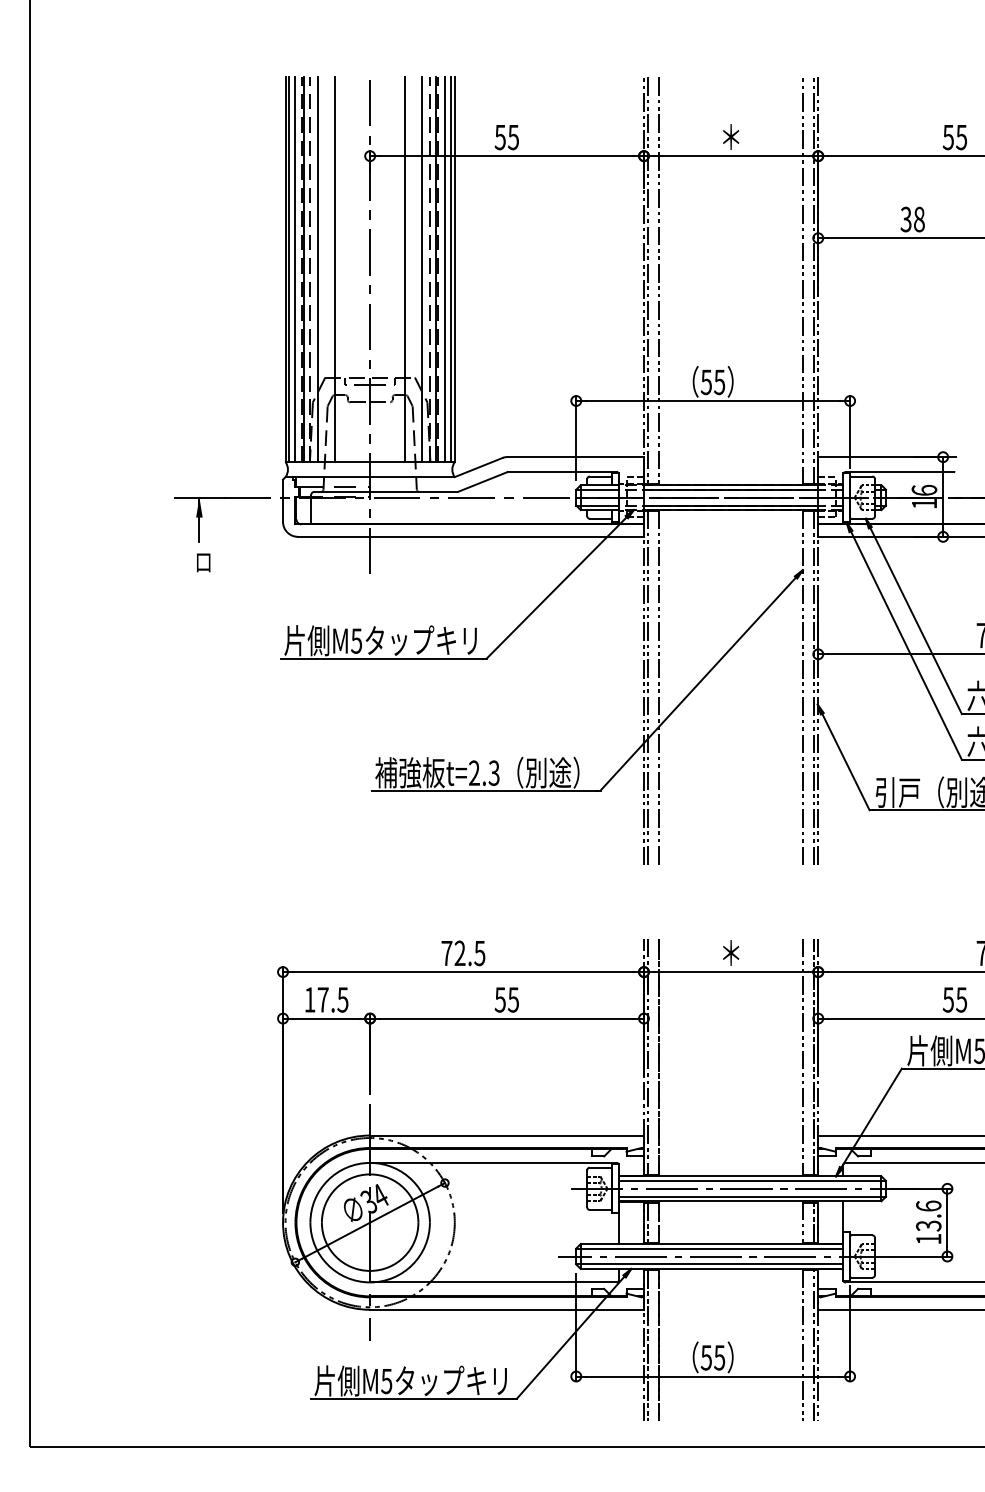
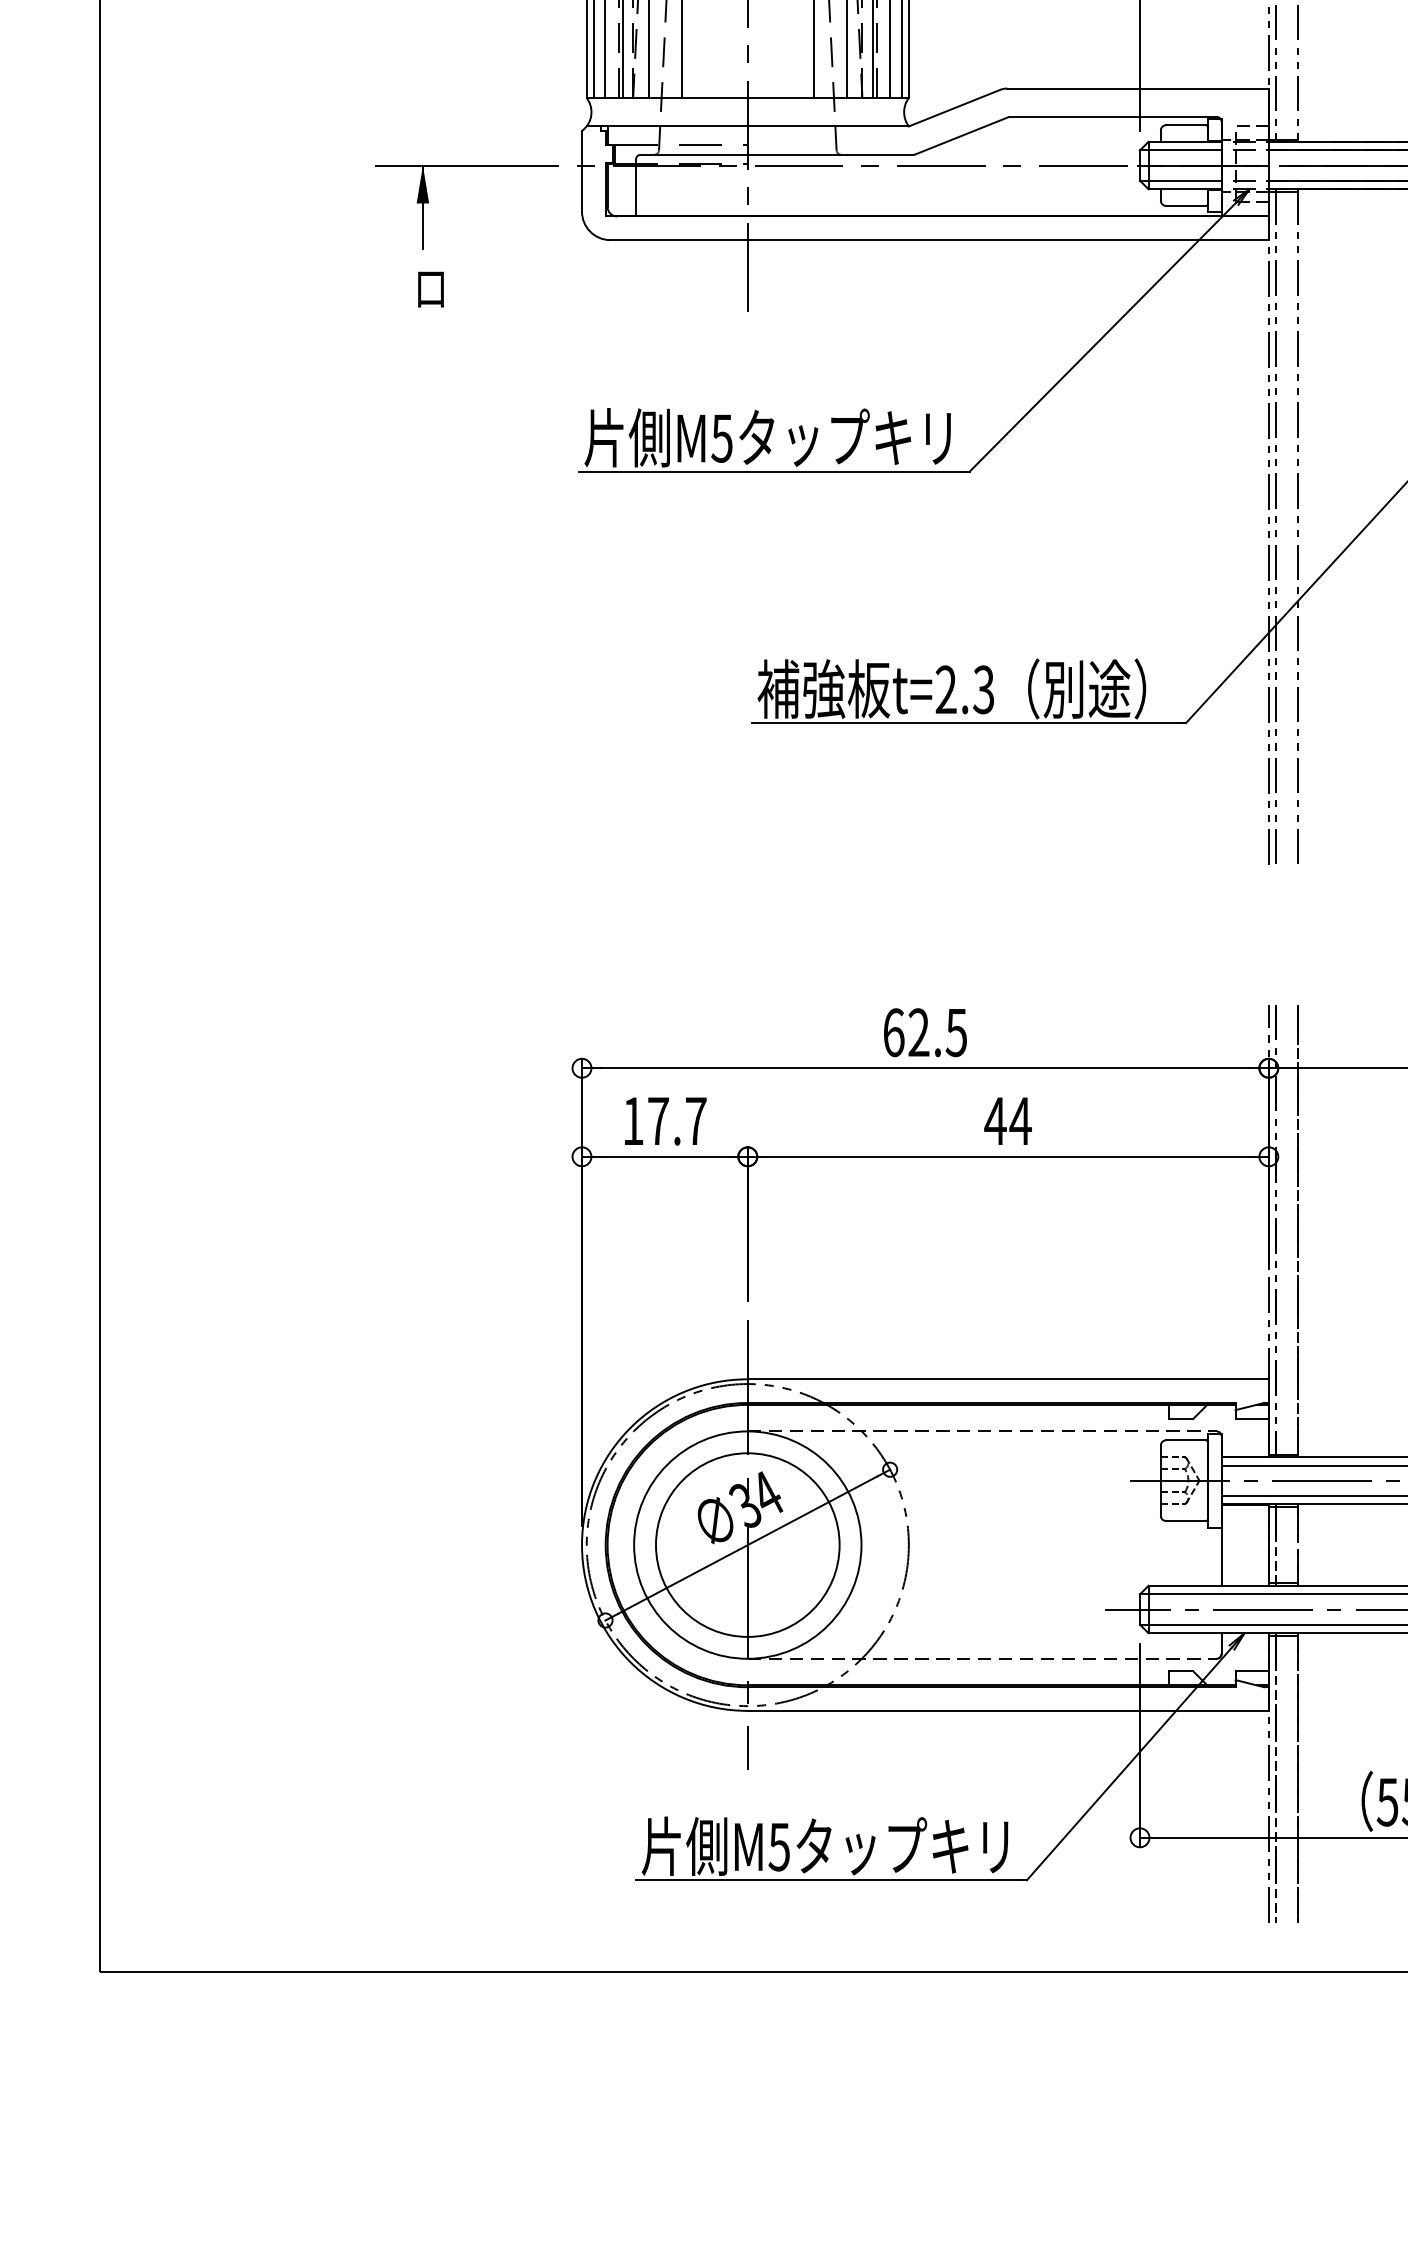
text: (446, 953) -> (893, 1032), 72.5 -> 62.5
text: (342, 999) -> (695, 1120), 17.5 -> 17.7
text: (506, 999) -> (1007, 1120), 55 -> 44
line: (493, 1162) -> (982, 1430), solid -> dashed
line: (493, 1282) -> (982, 1658), solid -> dashed

